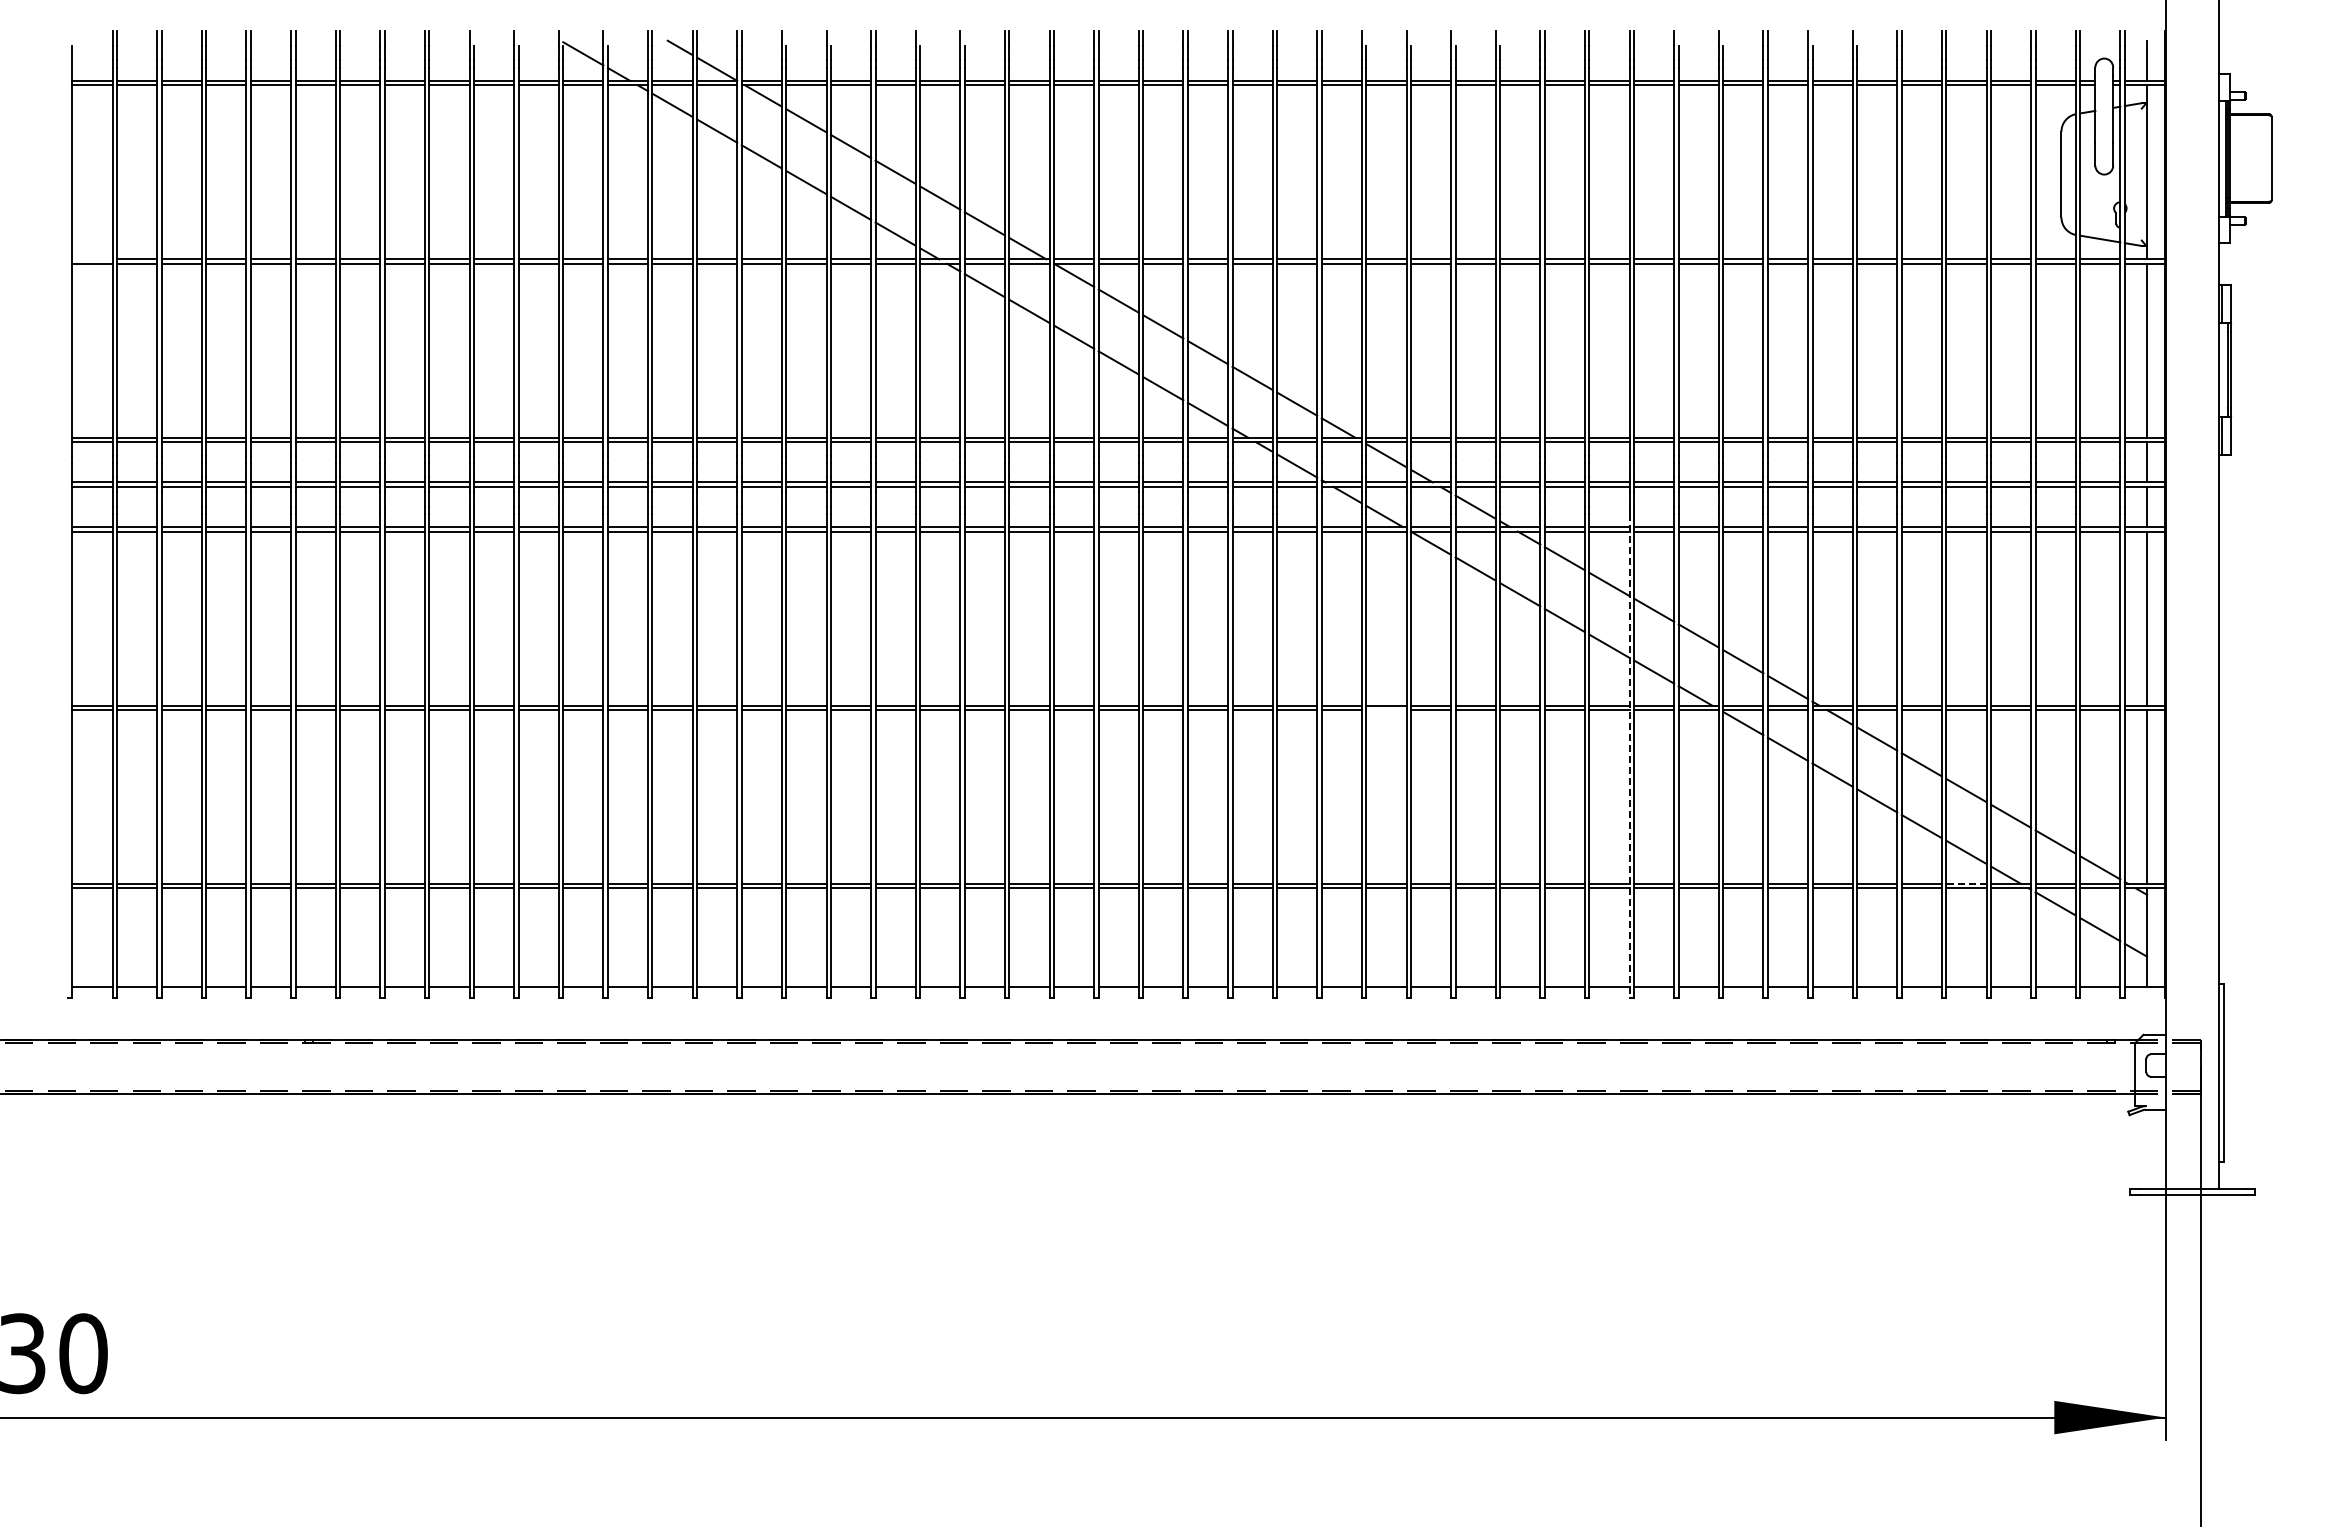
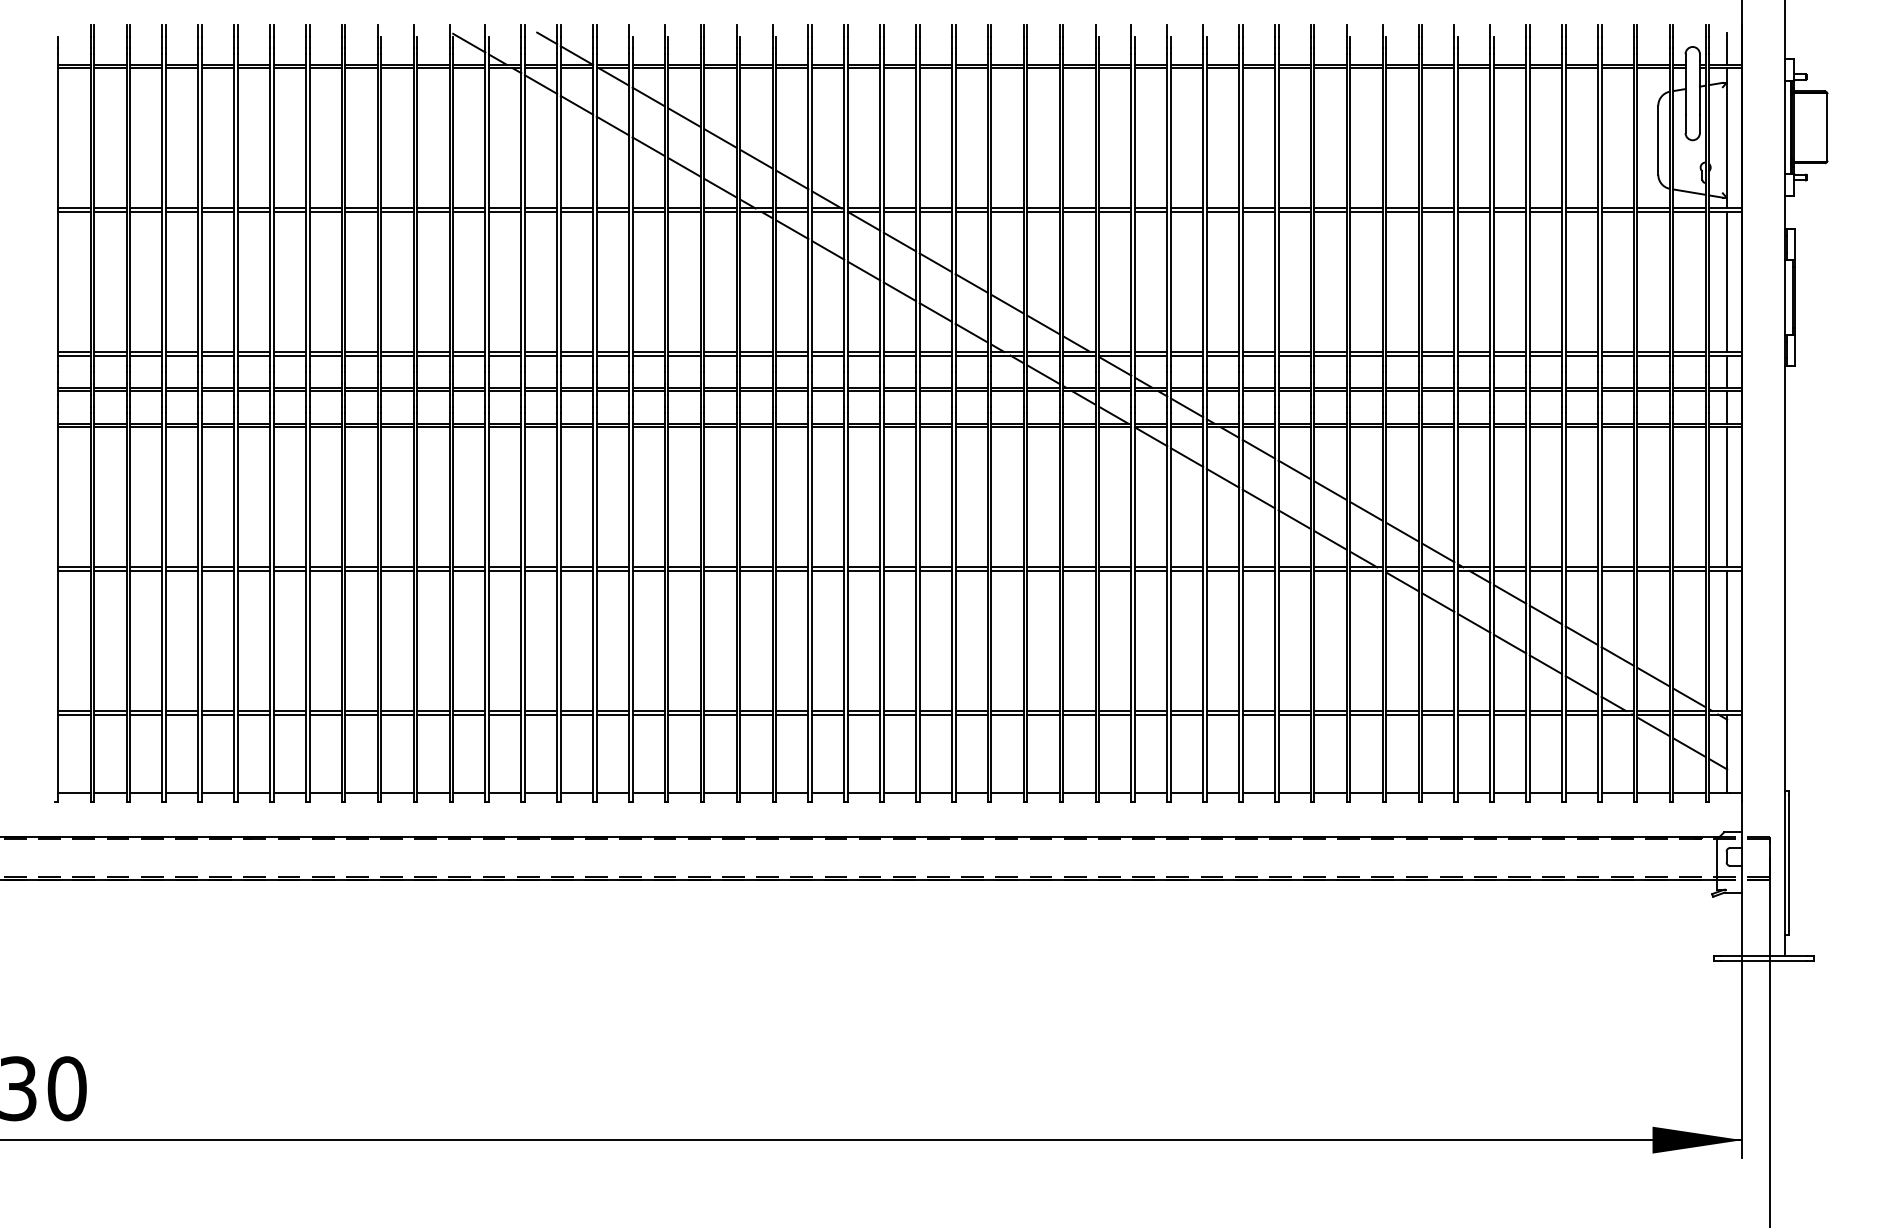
line: (92, 259) -> (74, 208), added
line: (1386, 709) -> (1115, 570), added
line: (1629, 756) -> (1310, 608), dashed -> solid
line: (1965, 883) -> (1581, 710), dashed -> solid

